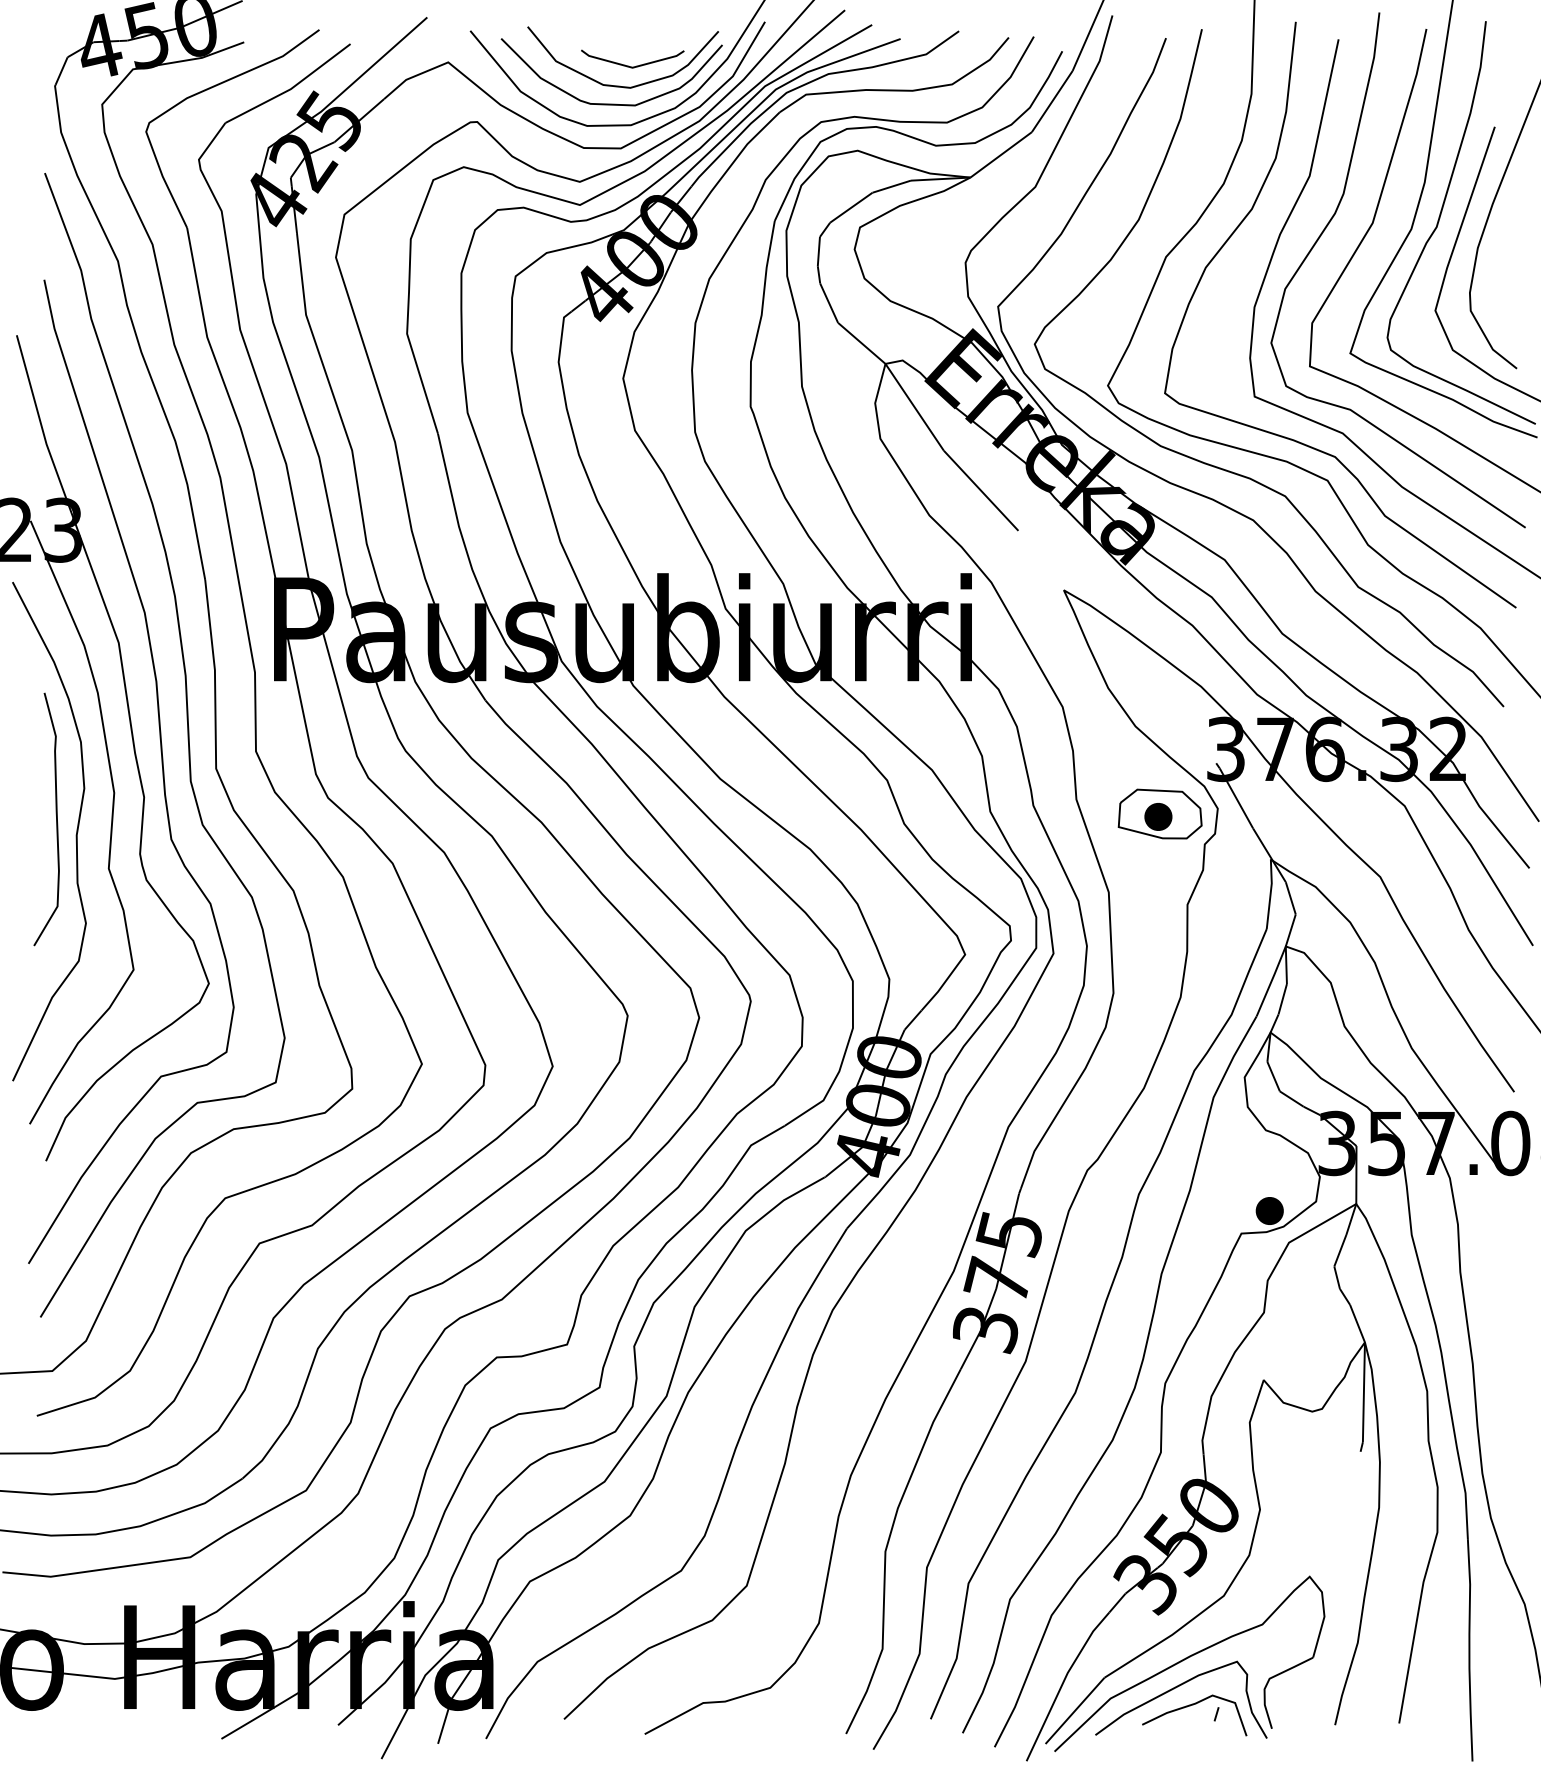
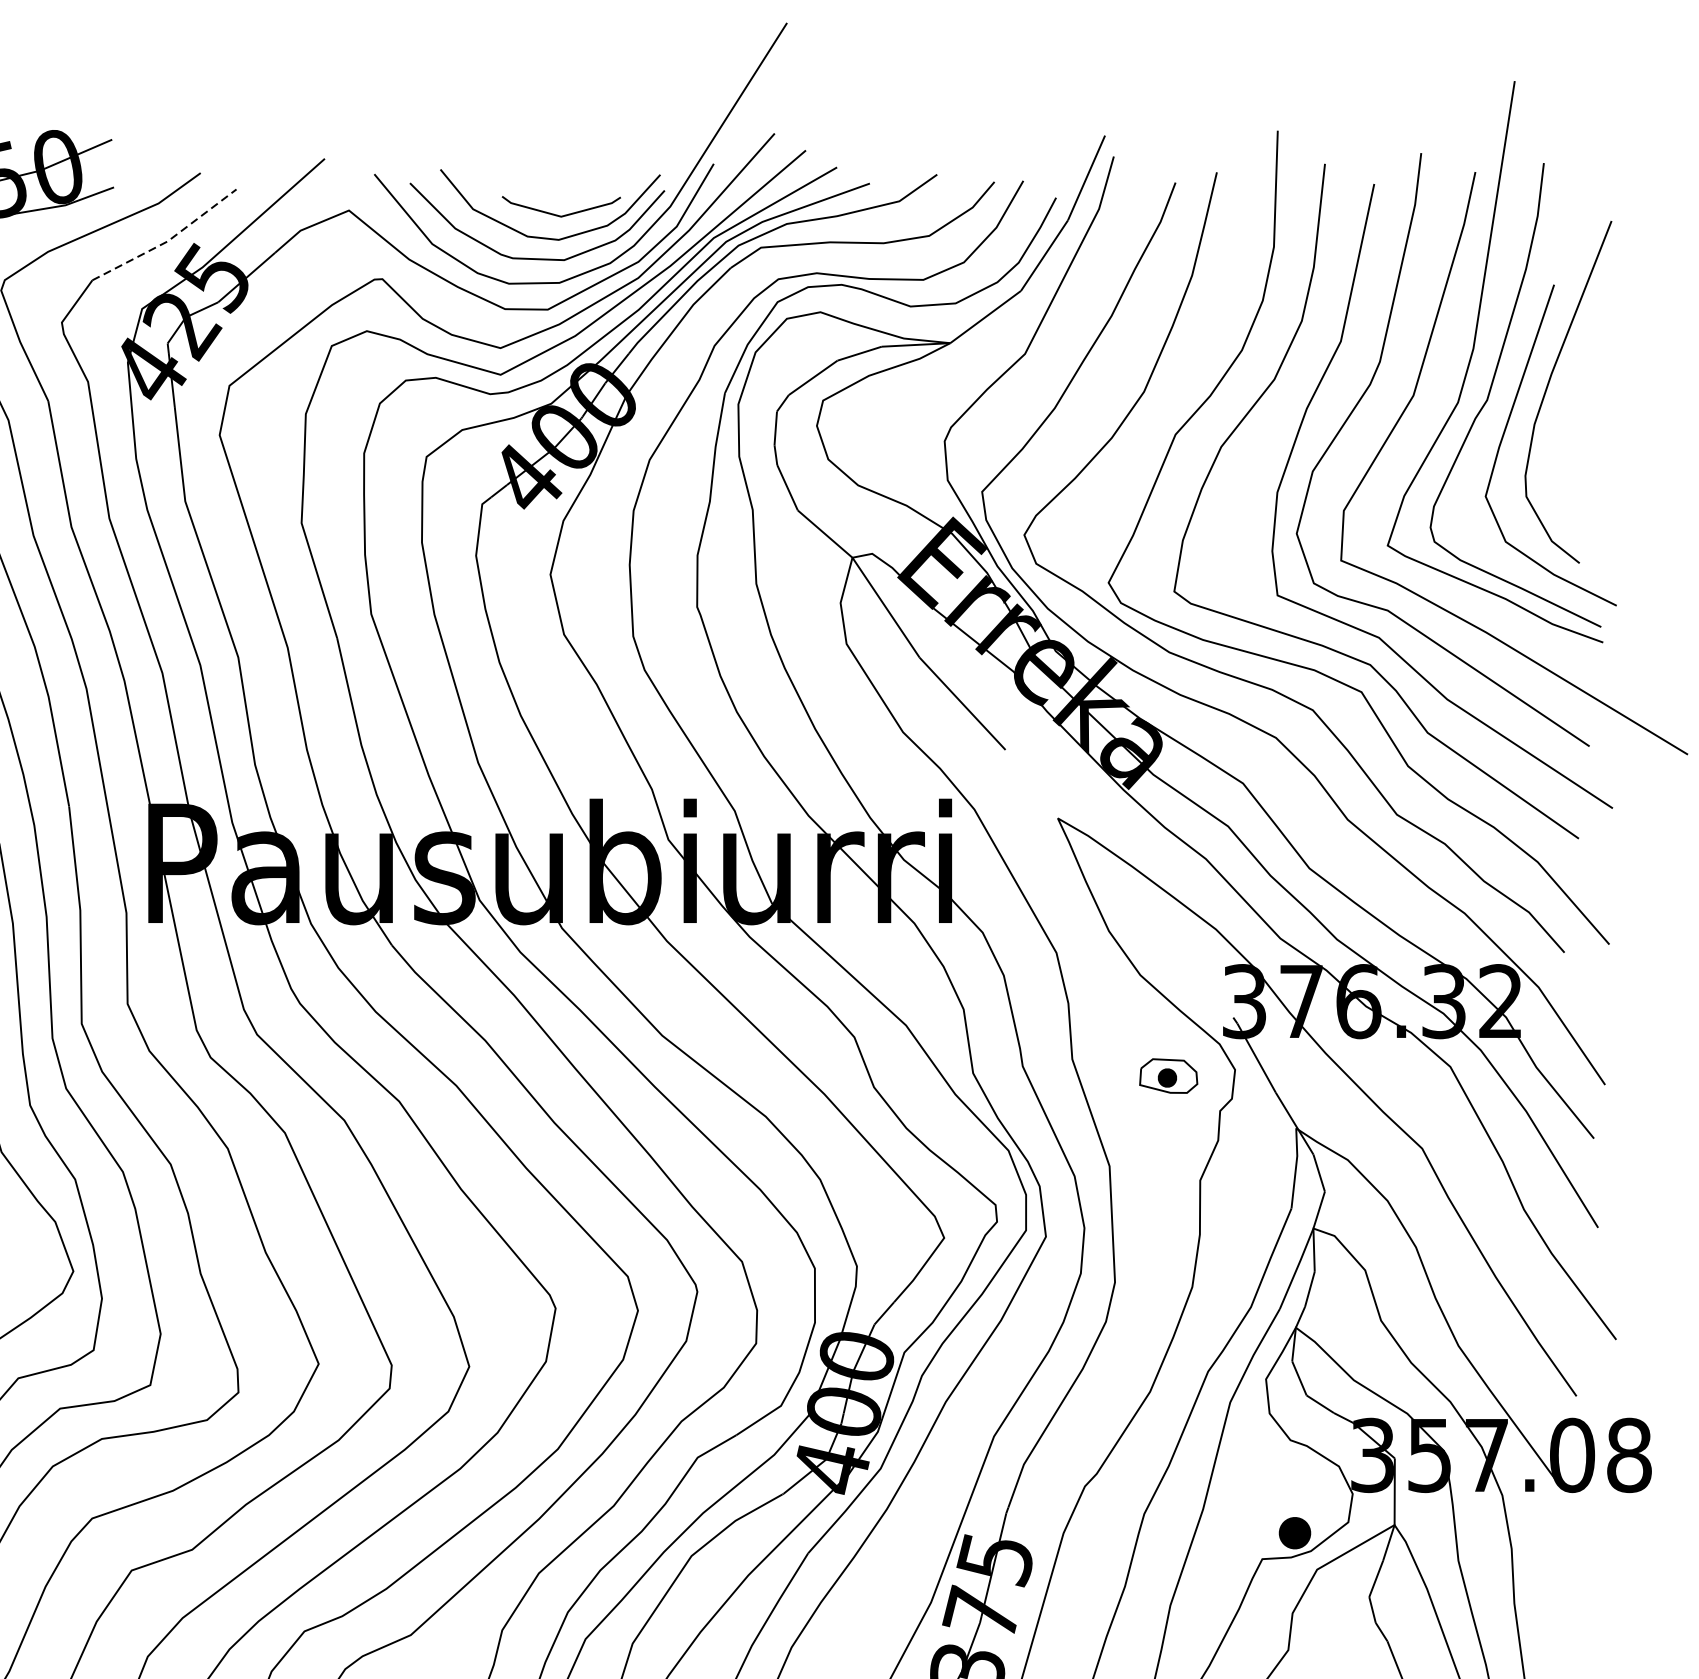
line: (290, 89) -> (167, 241), solid -> dashed
part: (1159, 813) -> (1167, 1075), size x0.6

